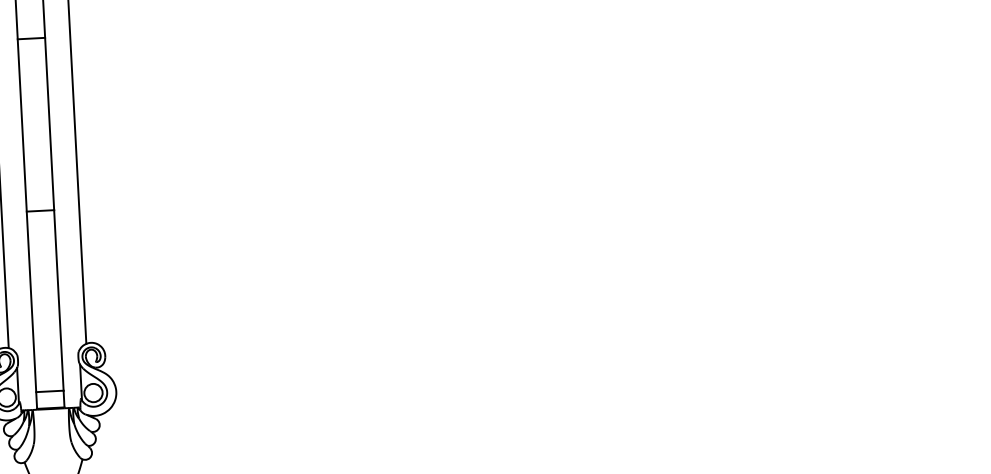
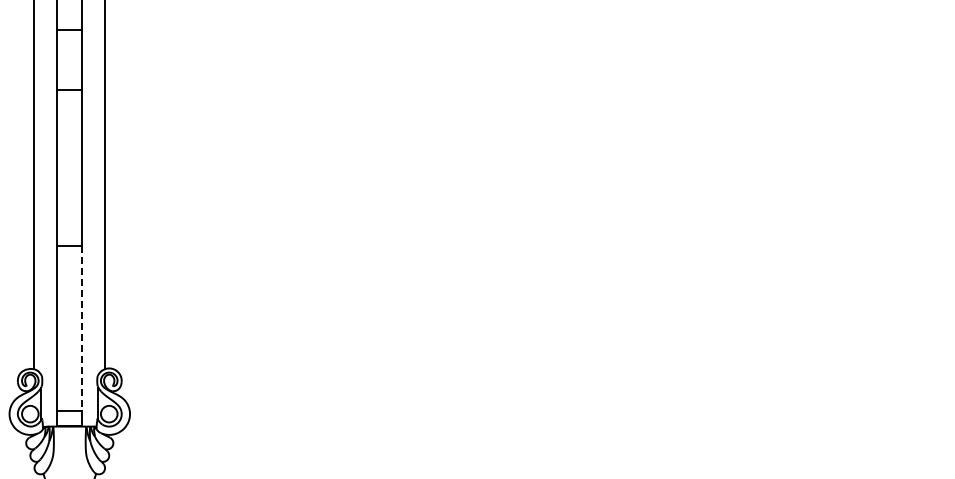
line: (59, 300) -> (82, 328), solid -> dashed

